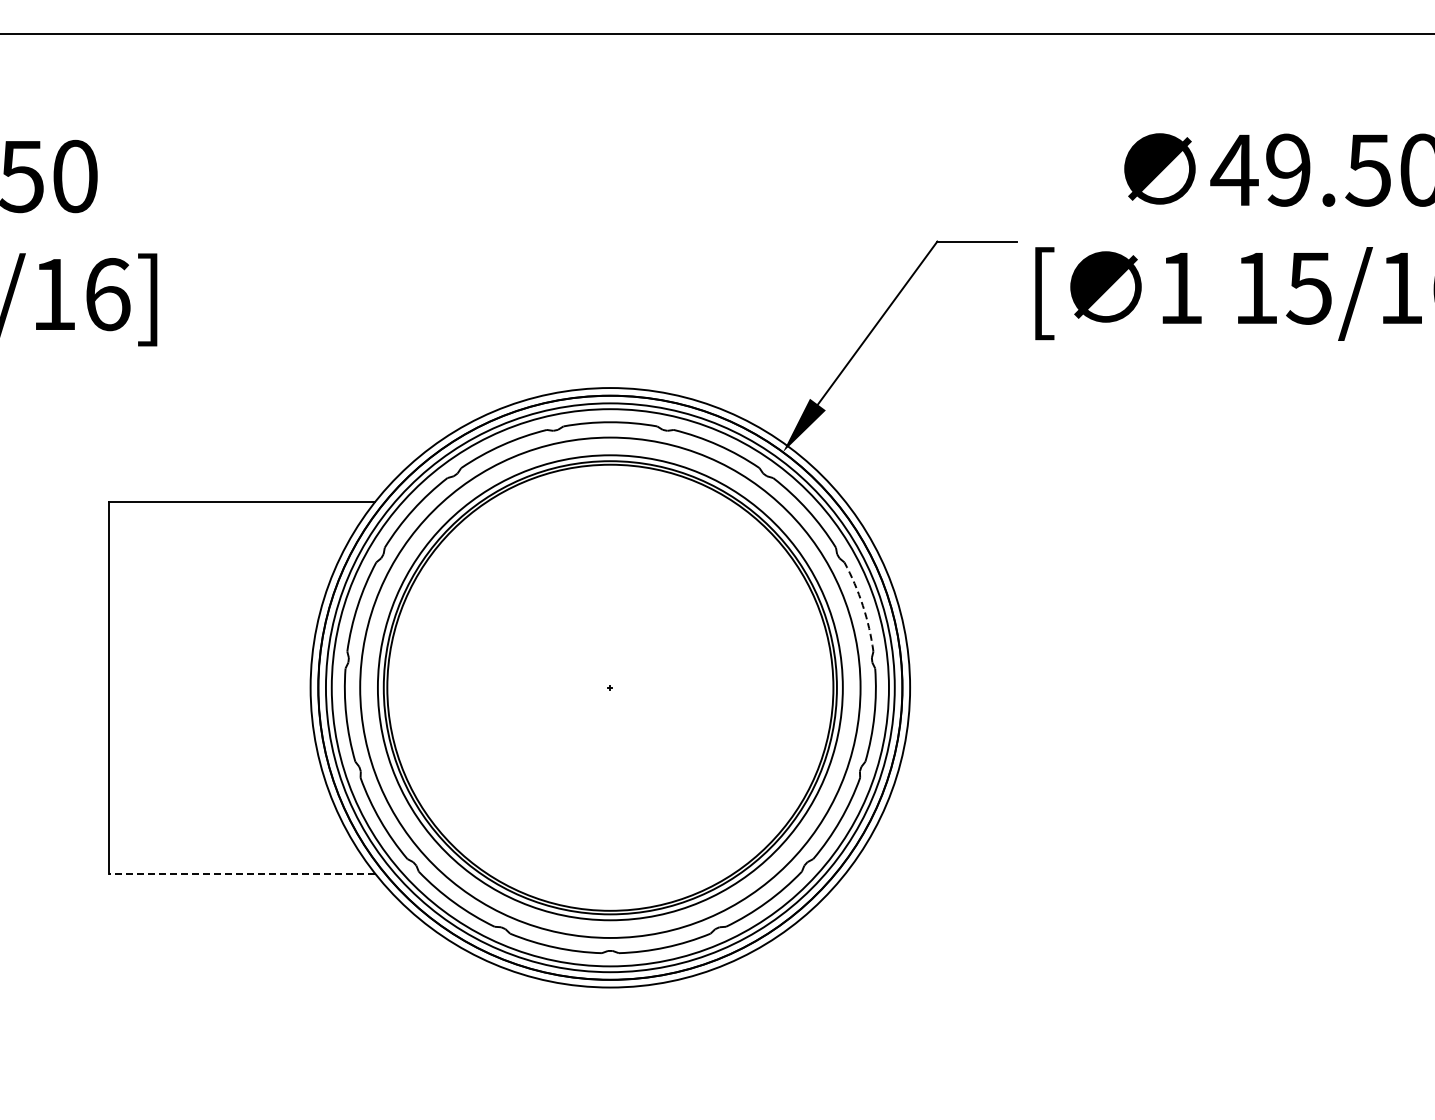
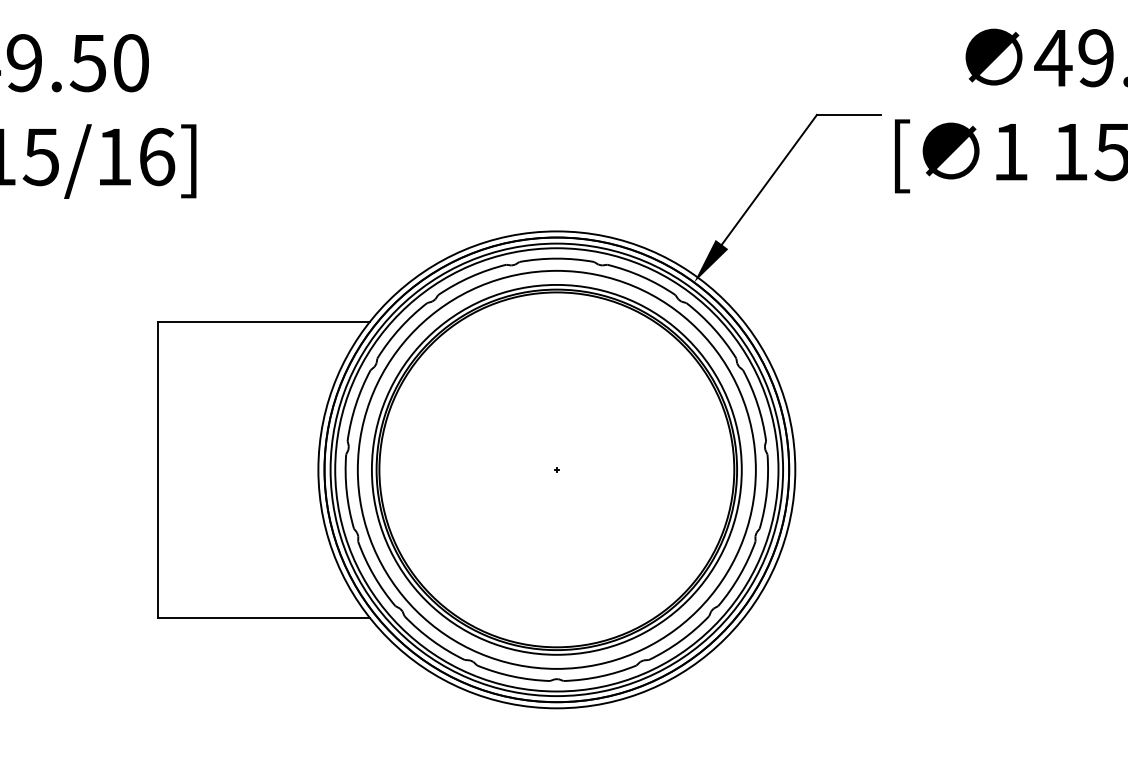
arc: (862, 605) -> (757, 404), dashed -> solid
line: (242, 873) -> (264, 617), dashed -> solid

